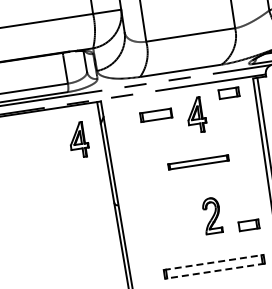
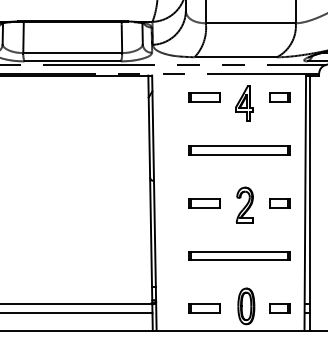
part: (228, 93) -> (279, 97), moved
part: (78, 140) -> (124, 110), removed
part: (198, 162) -> (239, 150), size x1.67
part: (171, 220) -> (204, 203), added
part: (248, 225) -> (279, 203), moved
line: (214, 262) -> (240, 251), dashed -> solid
line: (214, 271) -> (239, 260), dashed -> solid

